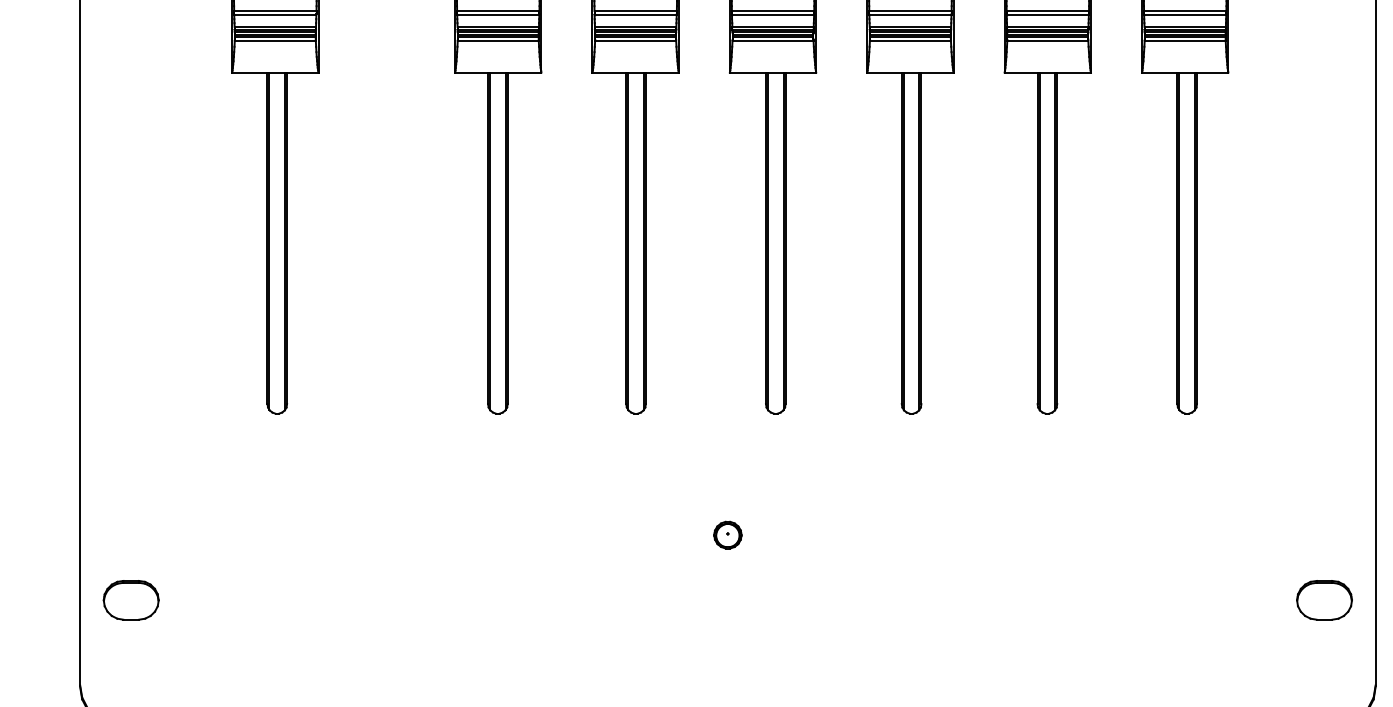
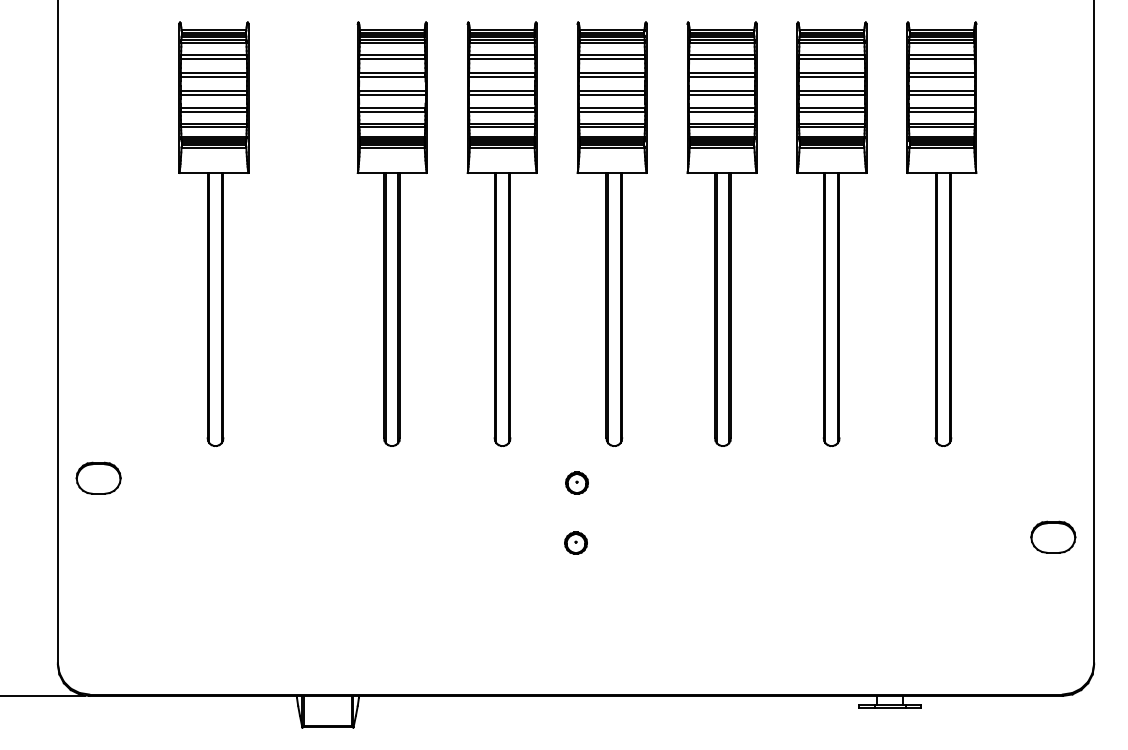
part: (728, 459) -> (576, 482), added
part: (131, 599) -> (98, 477), moved
part: (1324, 599) -> (1053, 536), moved

